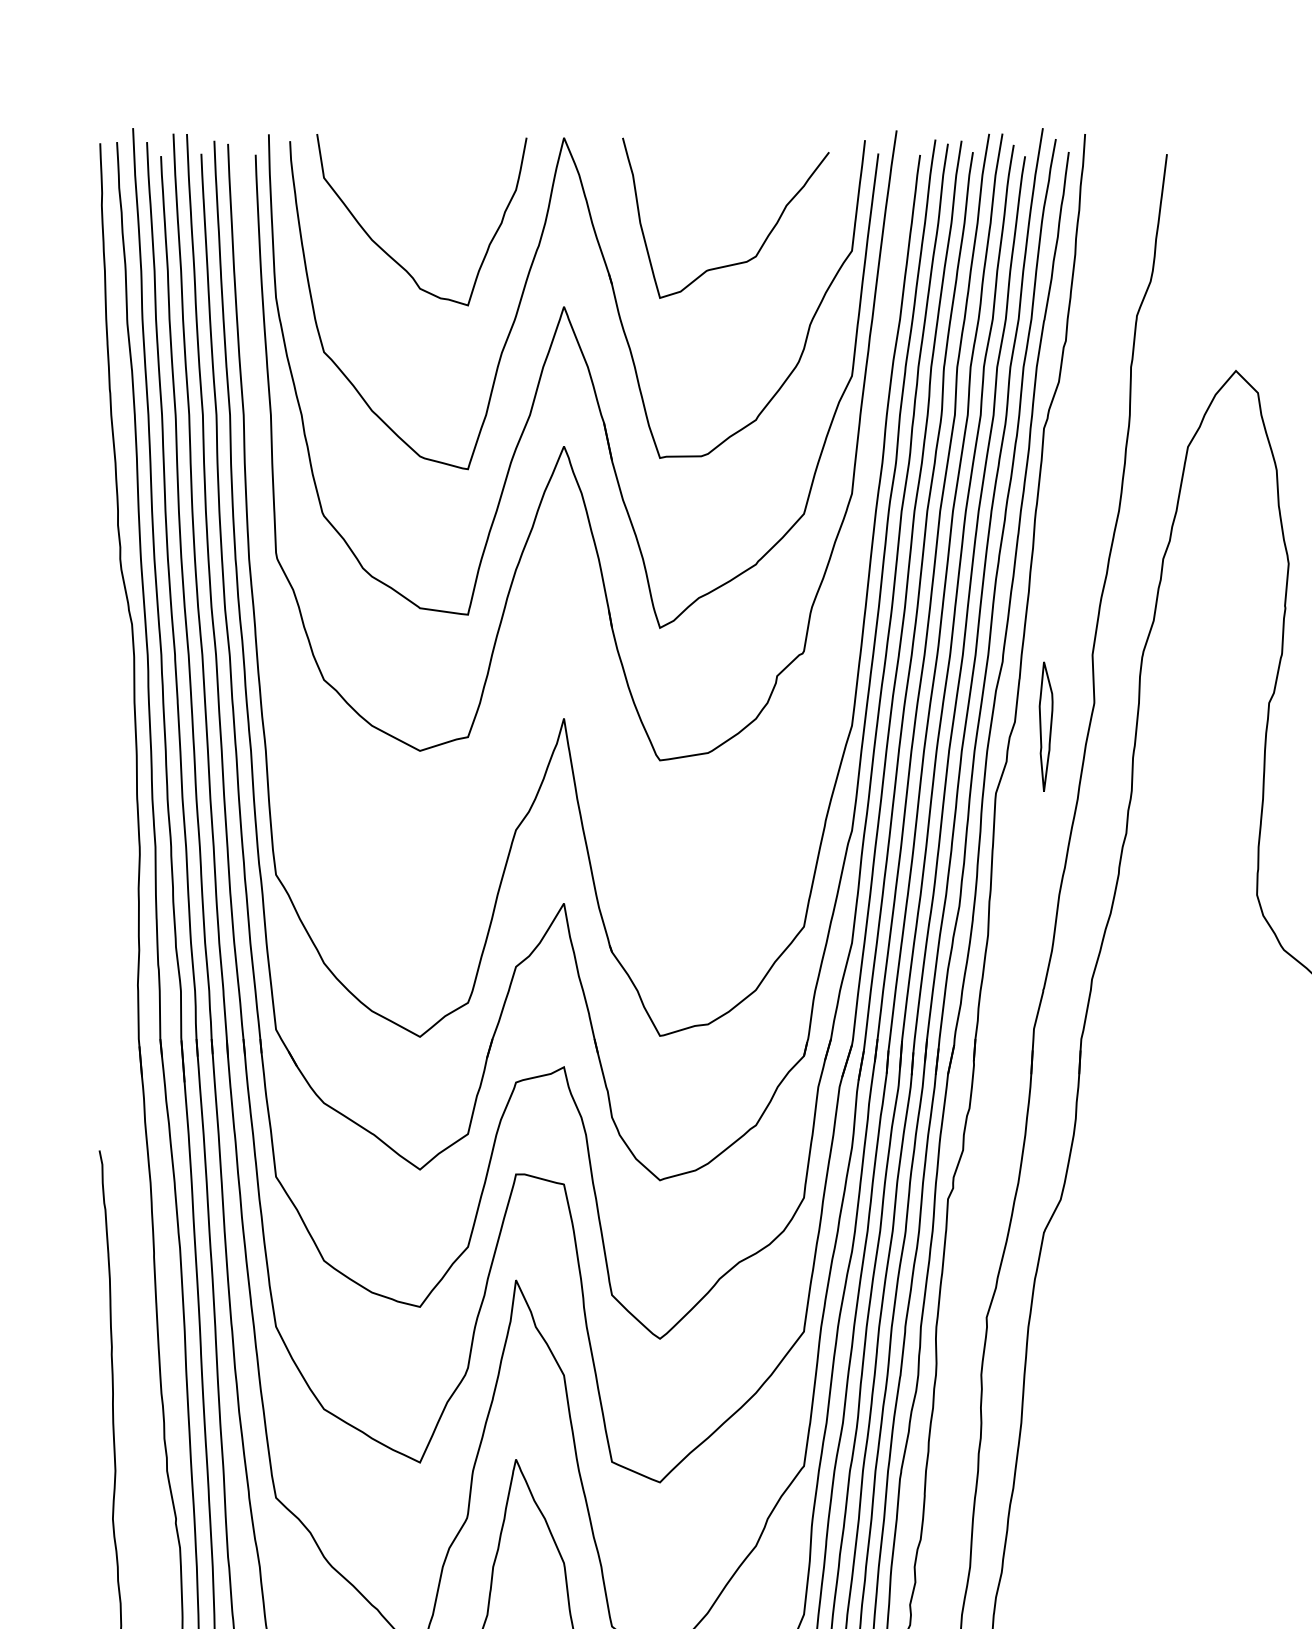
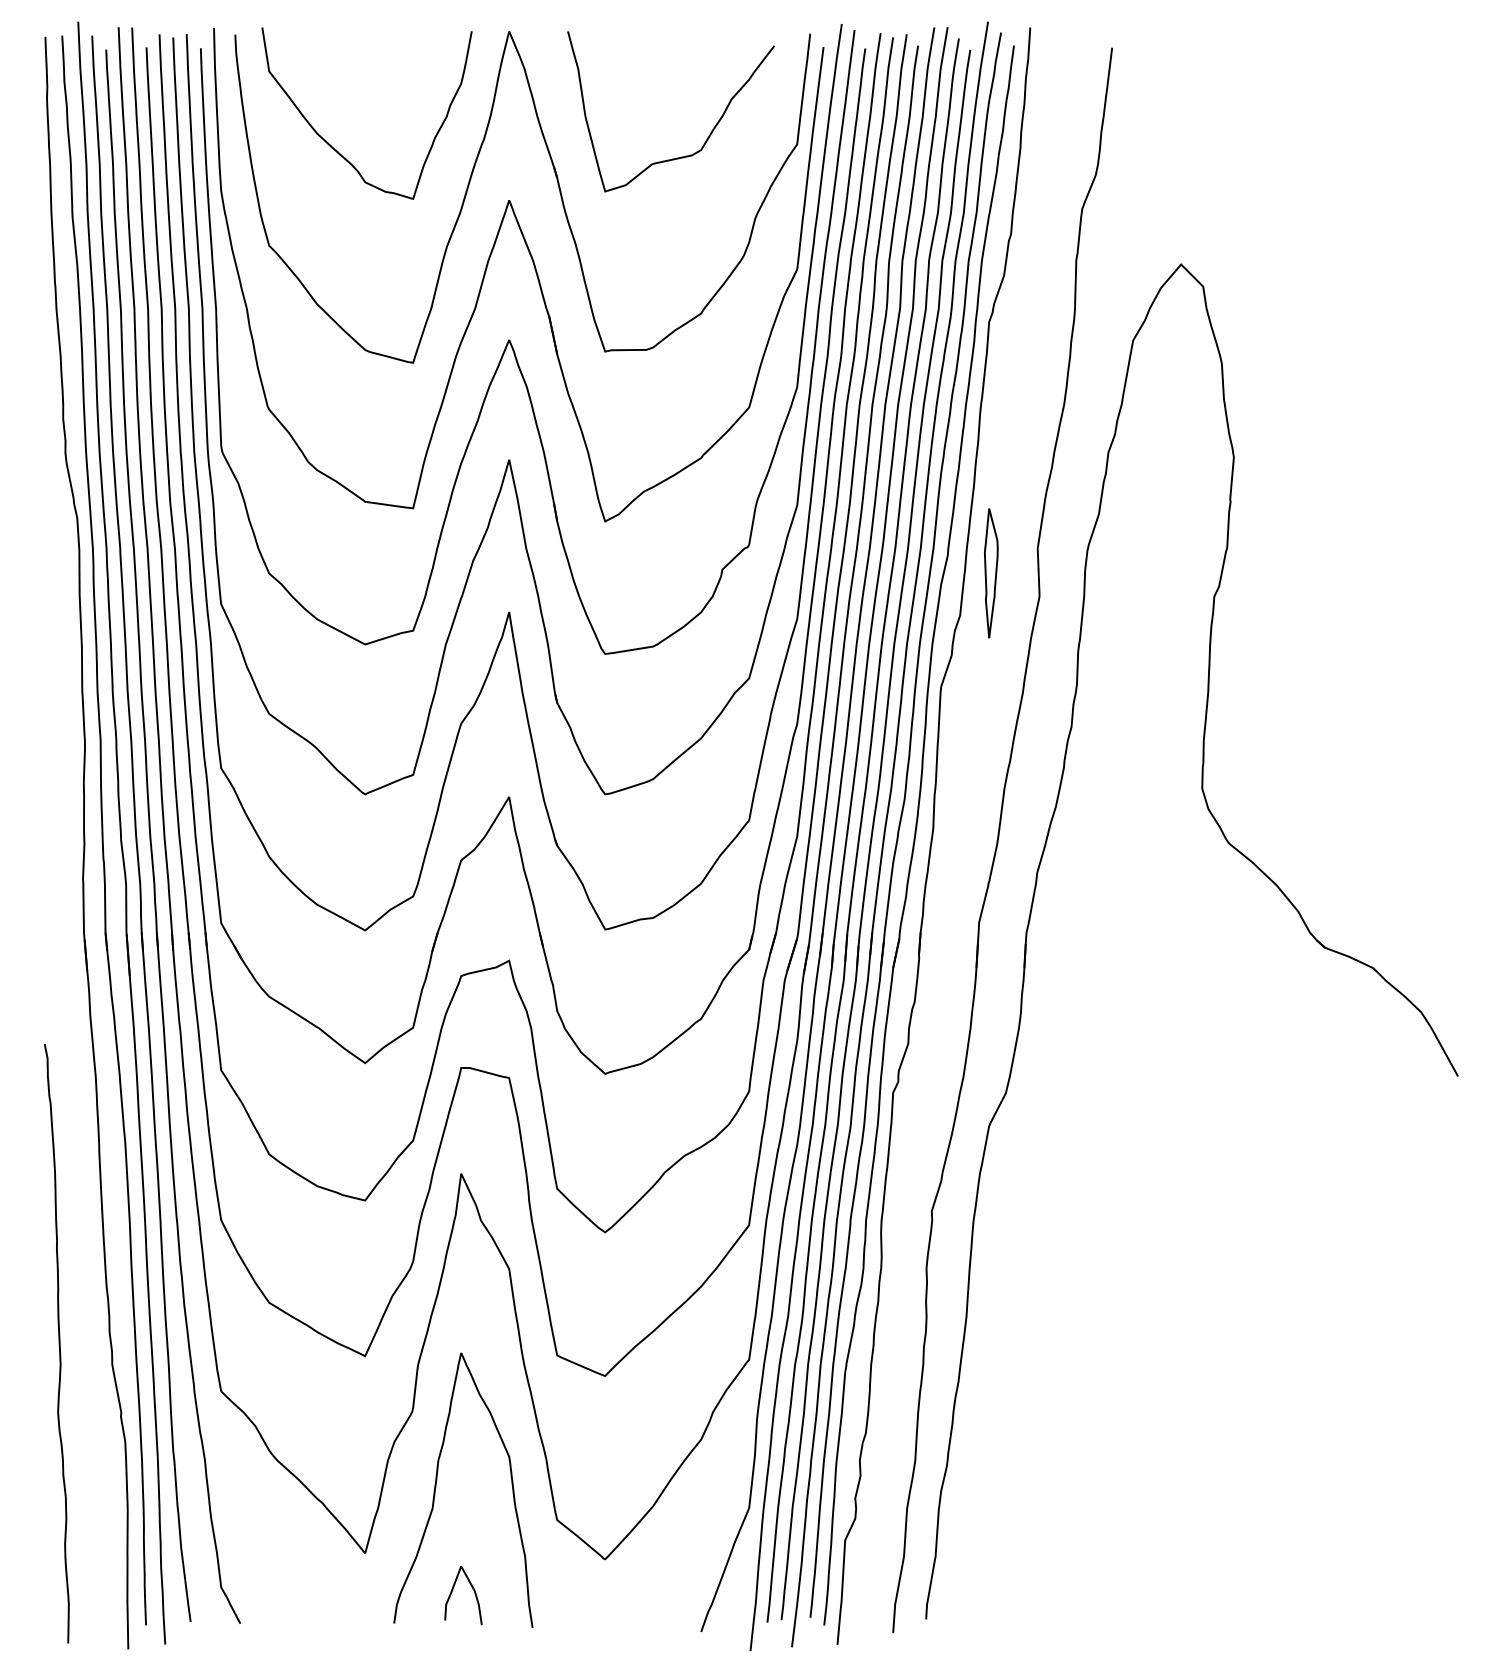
part: (564, 565) -> (509, 459), added
part: (1046, 726) -> (991, 573), moved

